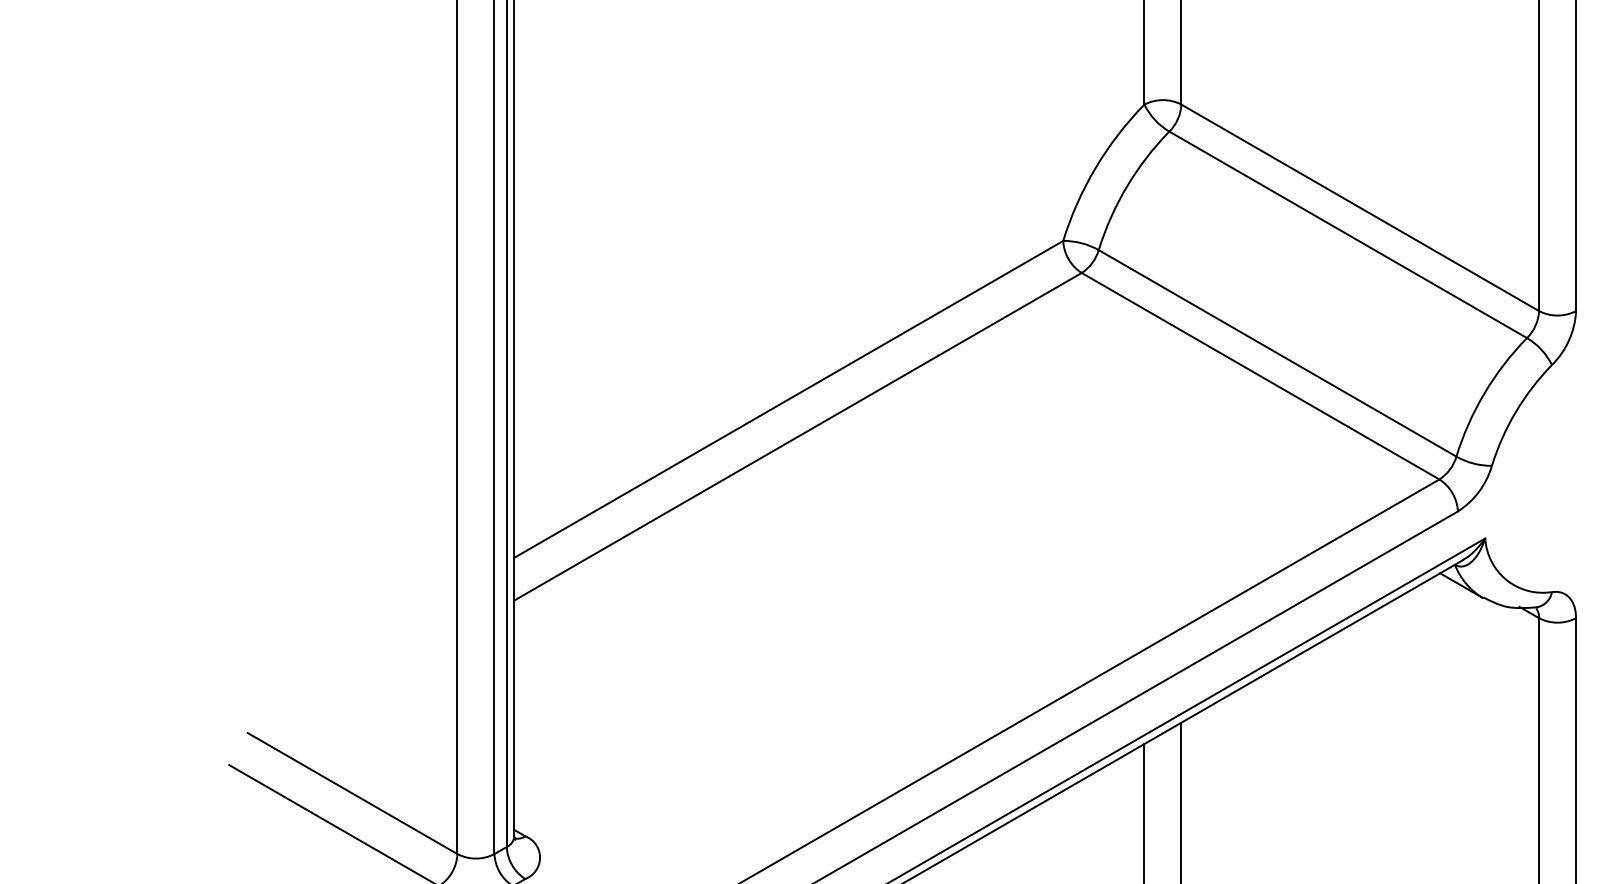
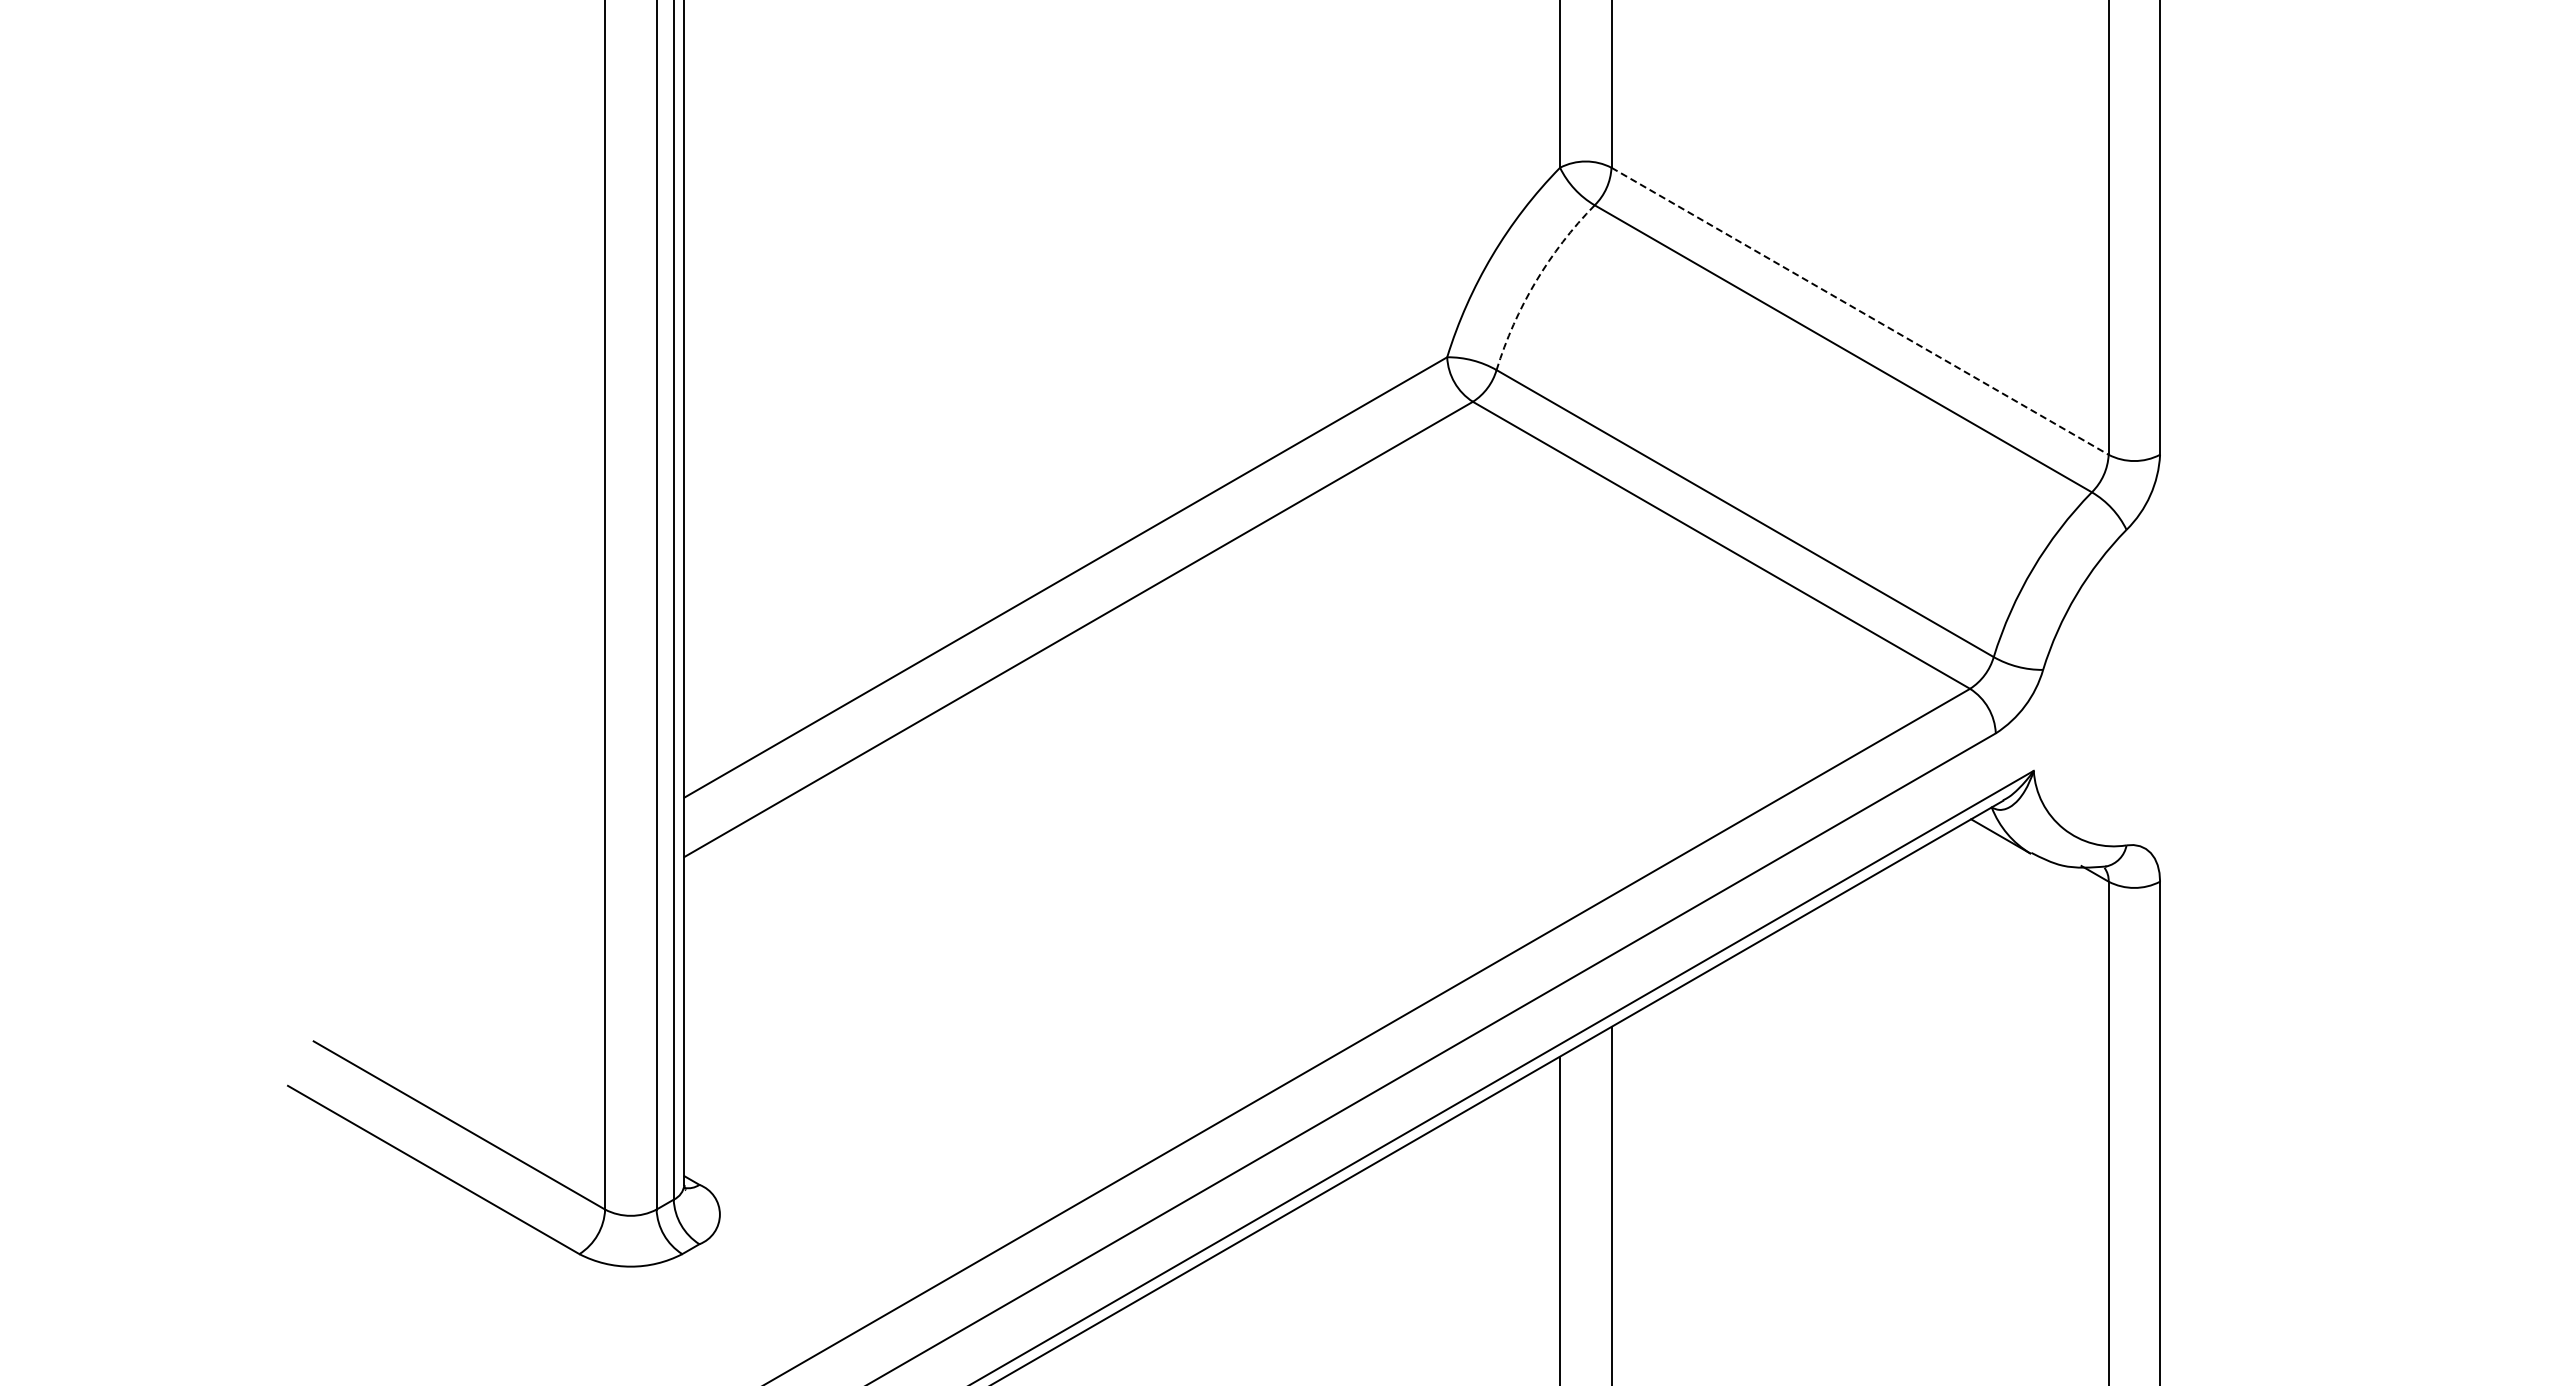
arc: (1126, 186) -> (1535, 281), solid -> dashed
line: (1360, 208) -> (1860, 311), solid -> dashed

